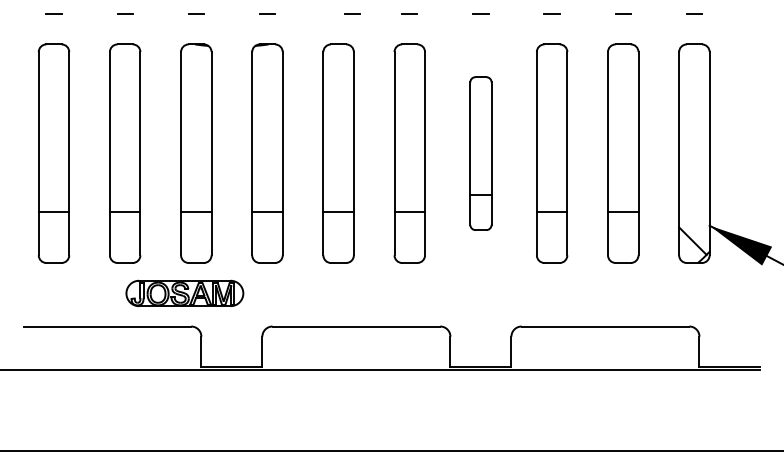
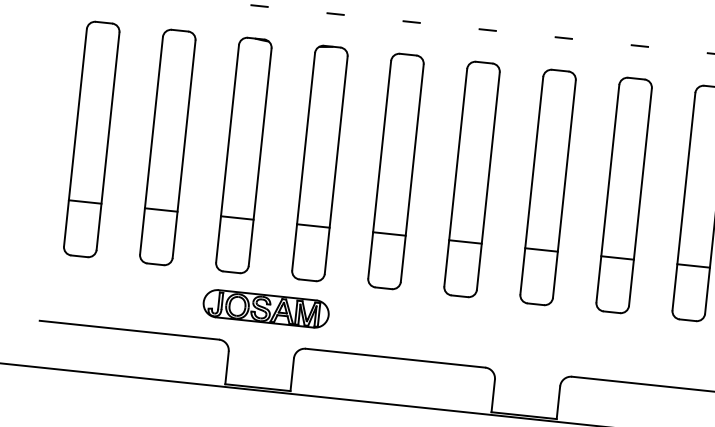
line: (352, 13) -> (411, 21), moved
part: (480, 153) -> (547, 187), size x1.43
part: (184, 293) -> (265, 308), moved

